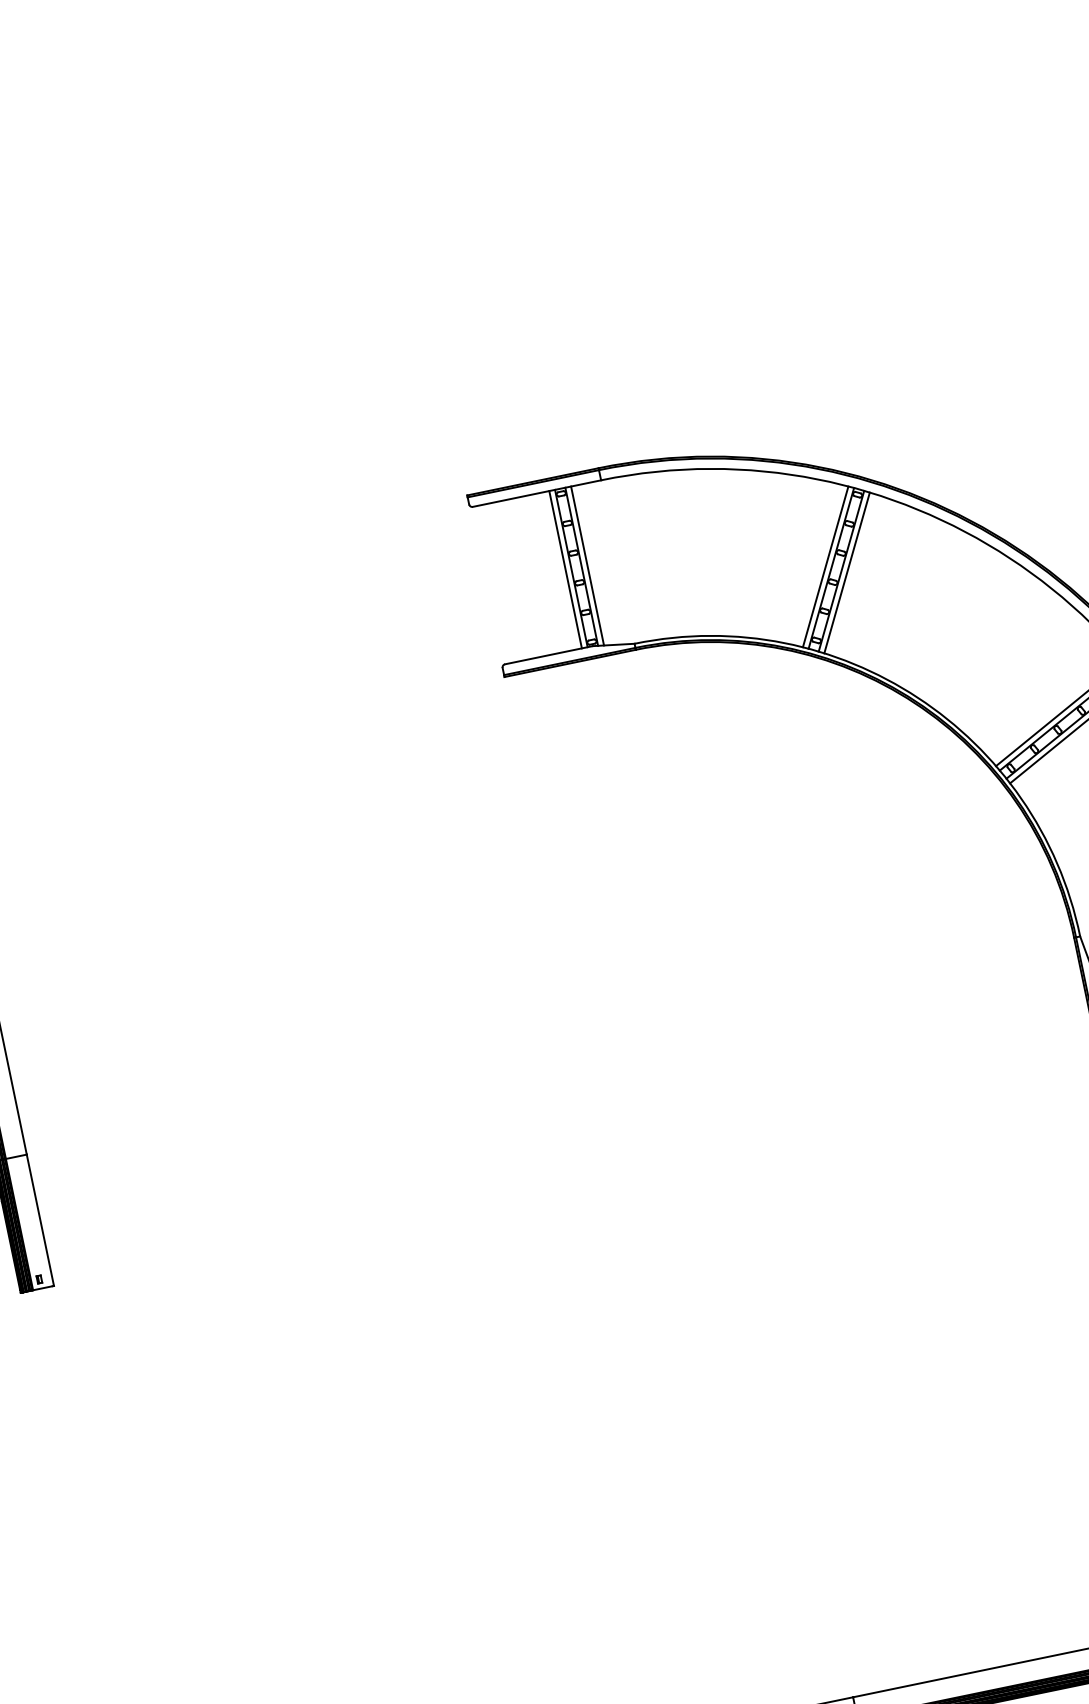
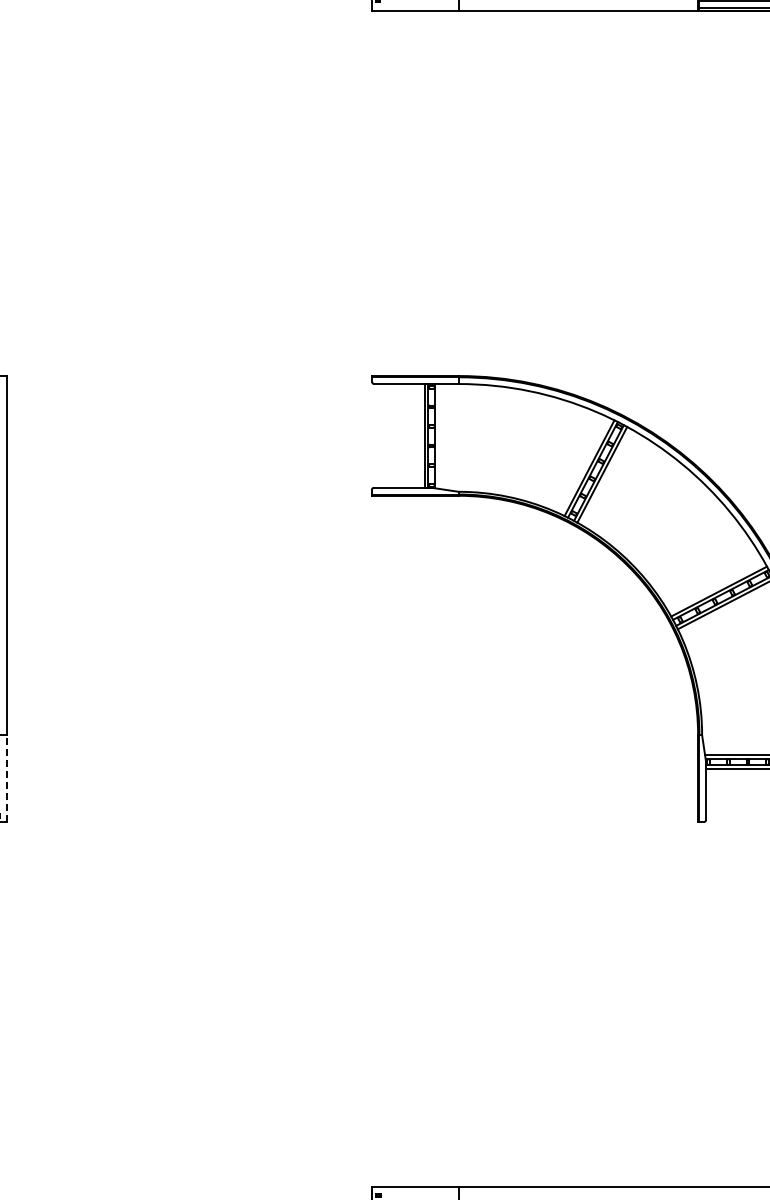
line: (588, 565) -> (439, 436), removed
line: (40, 1220) -> (7, 778), solid -> dashed

